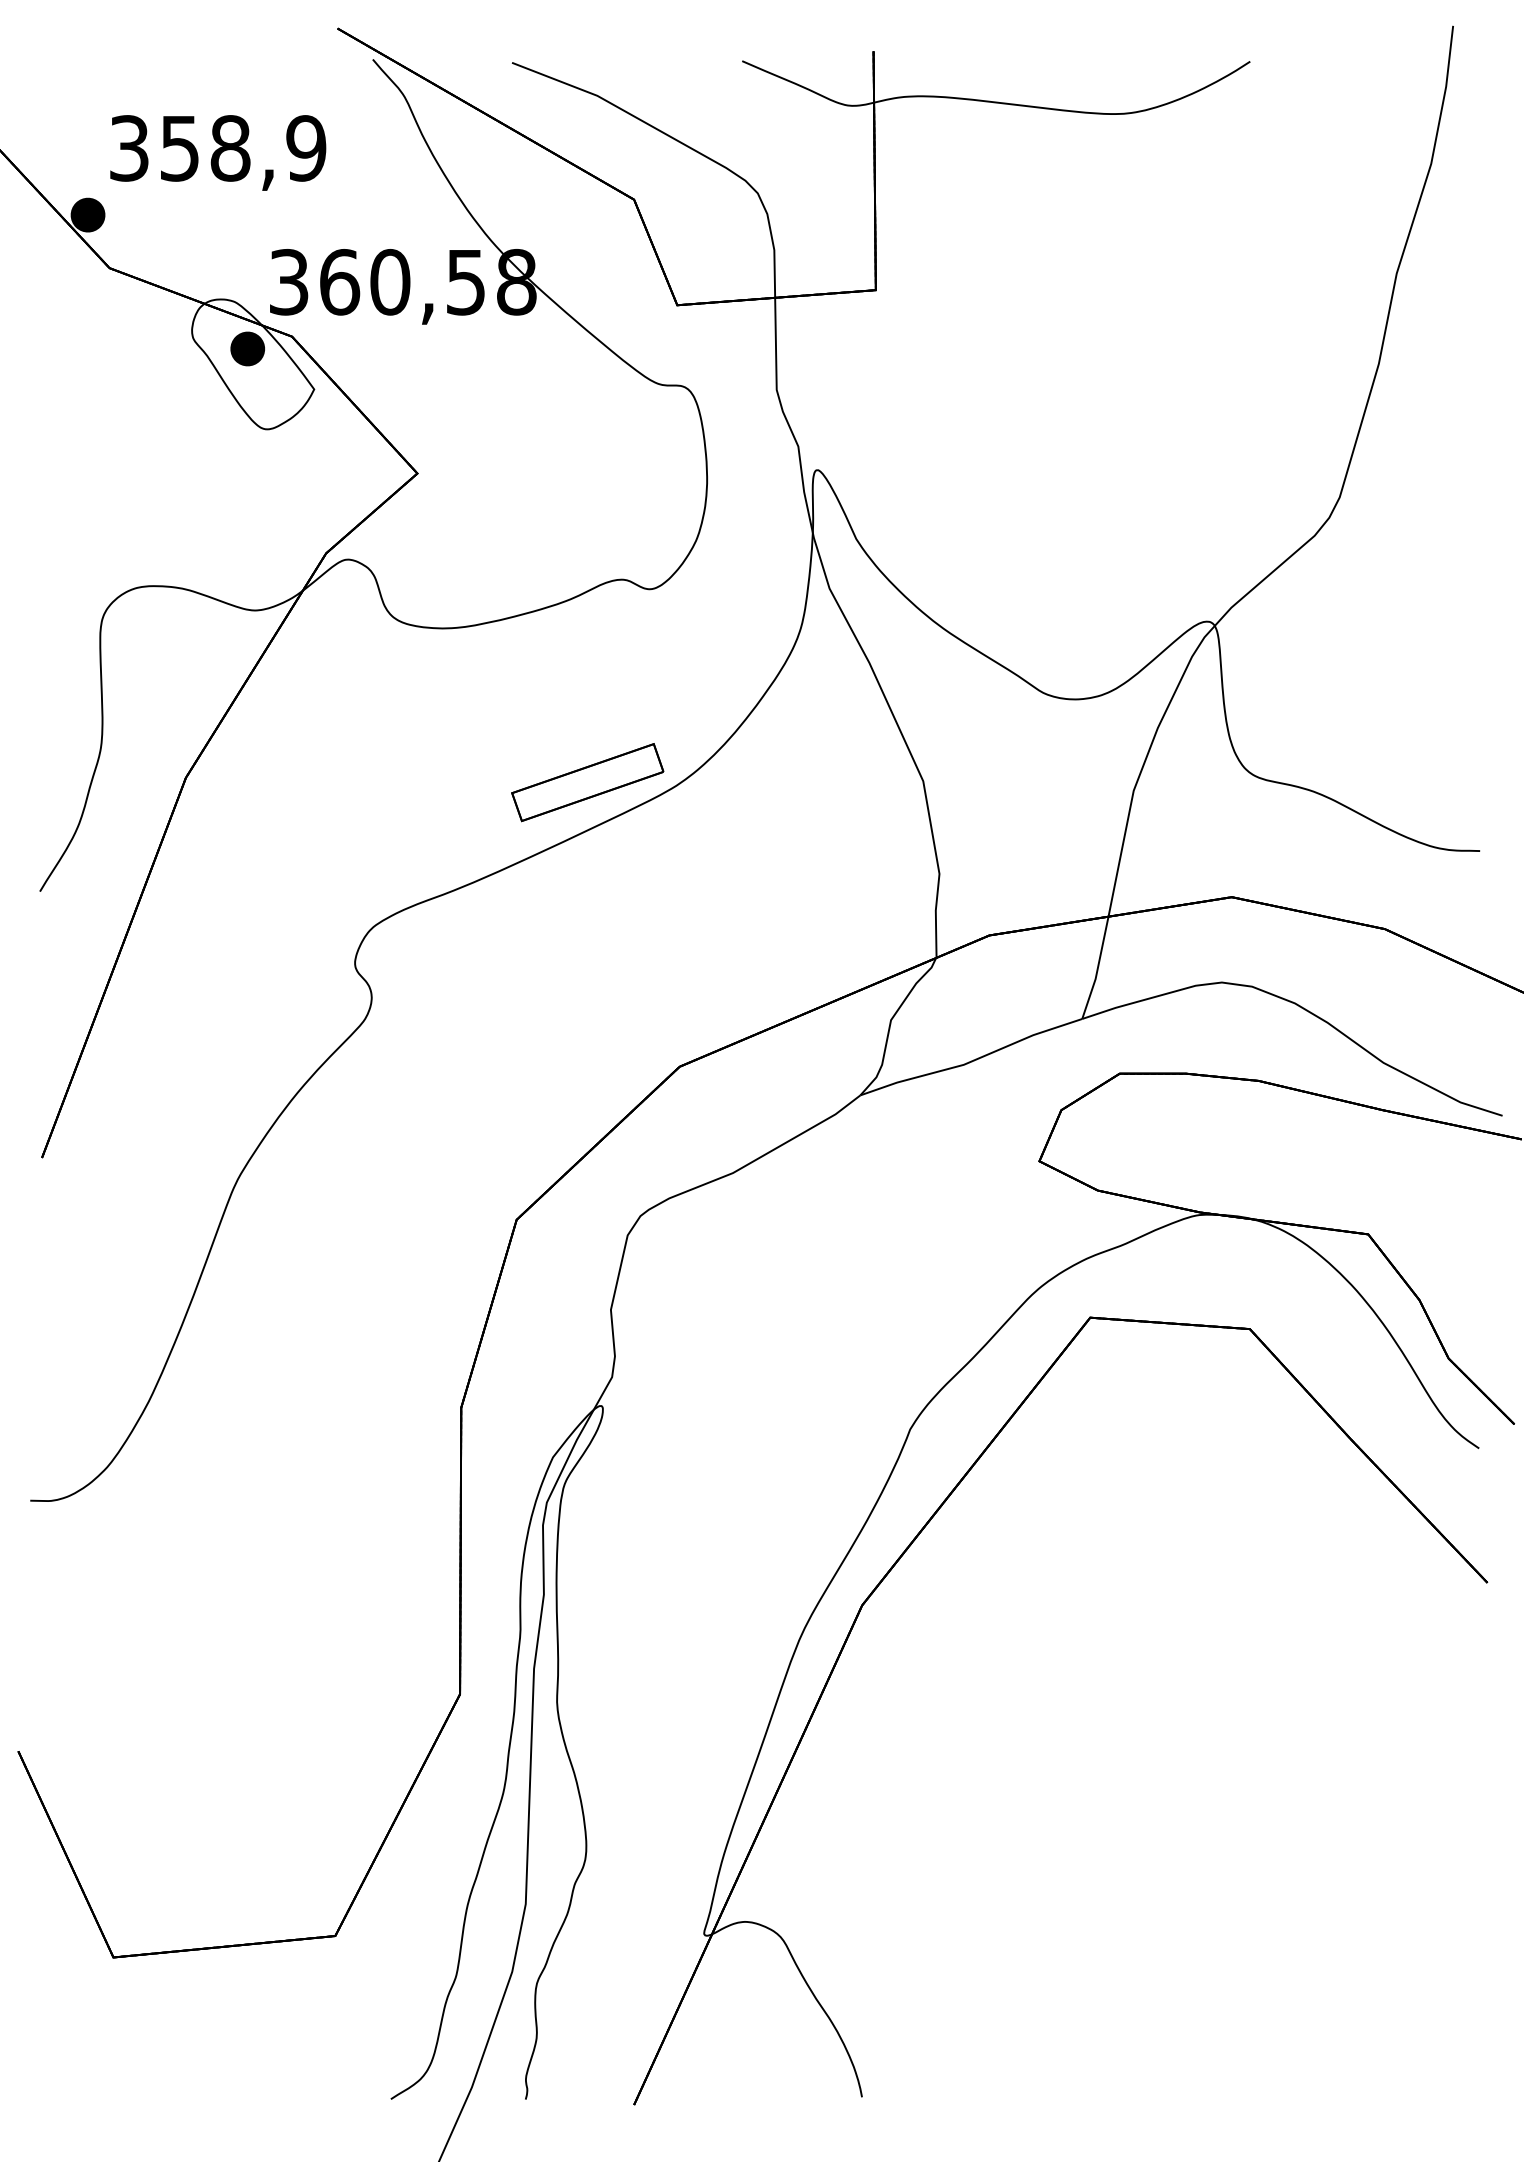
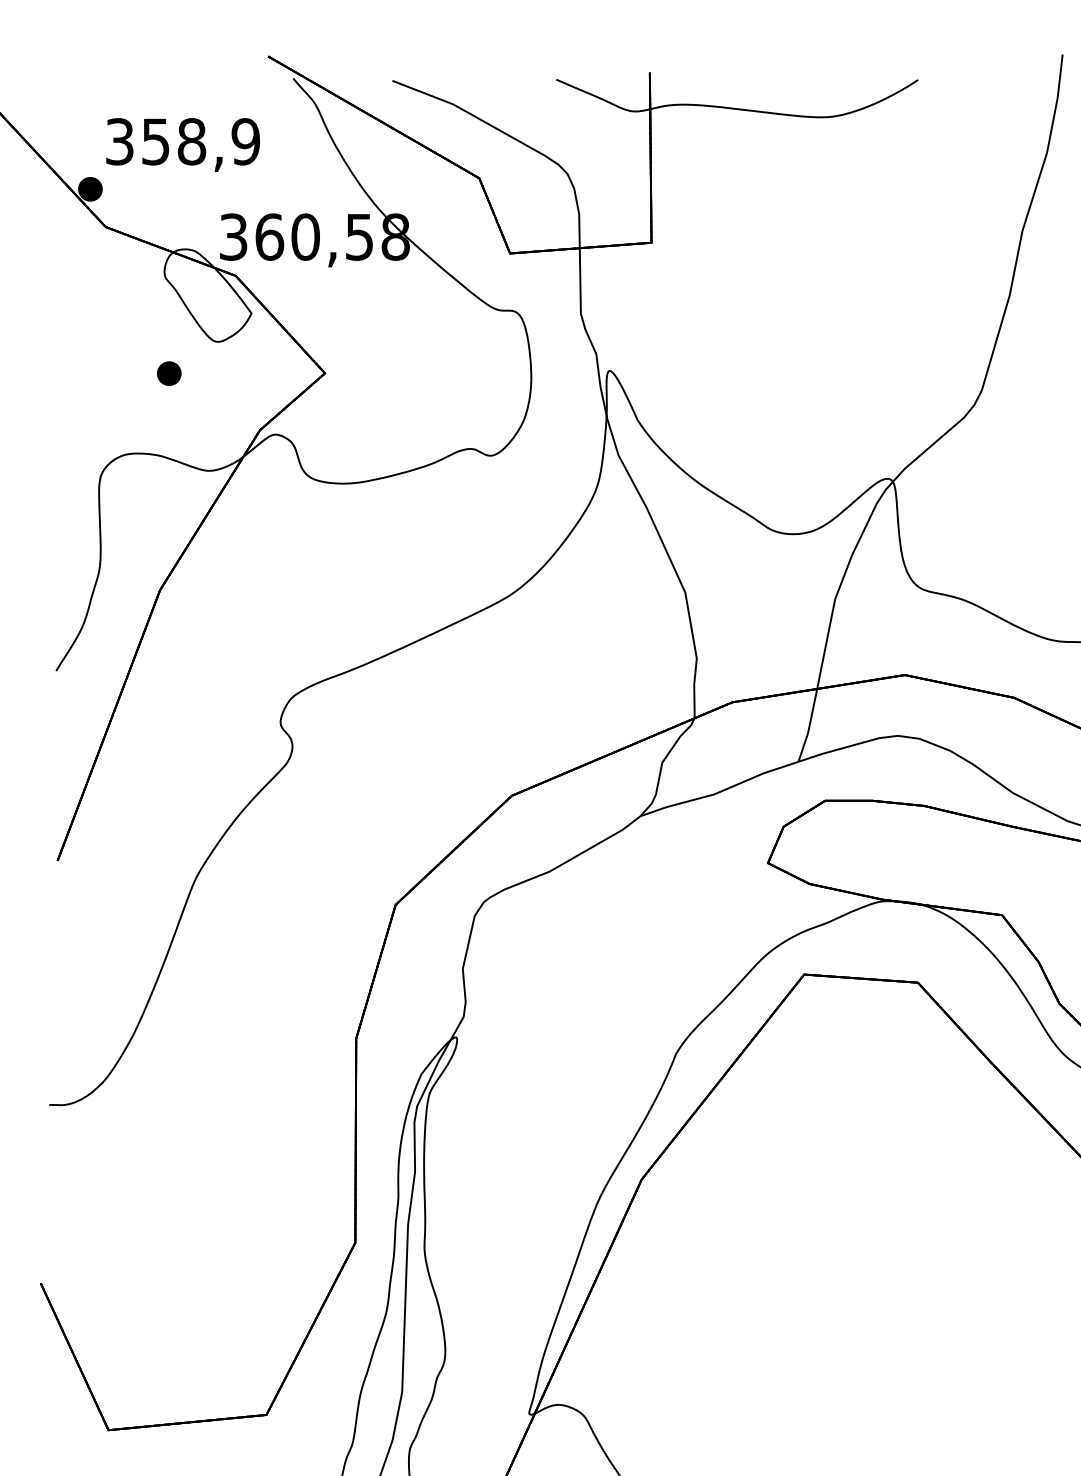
part: (247, 348) -> (169, 373), moved
part: (587, 782) -> (446, 593), removed

